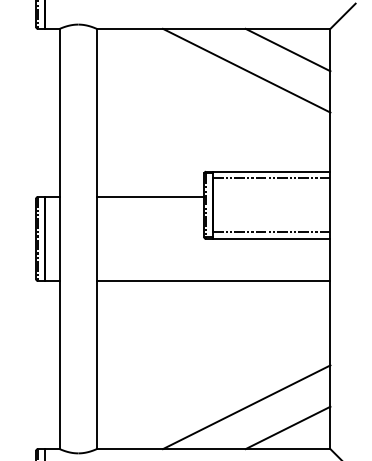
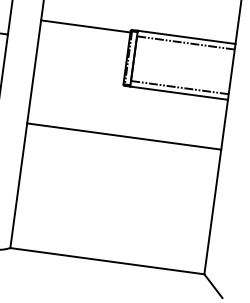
line: (150, 196) -> (85, 26), moved
line: (213, 281) -> (124, 136), moved
line: (246, 407) -> (139, 230), removed
line: (287, 427) -> (171, 251), removed

